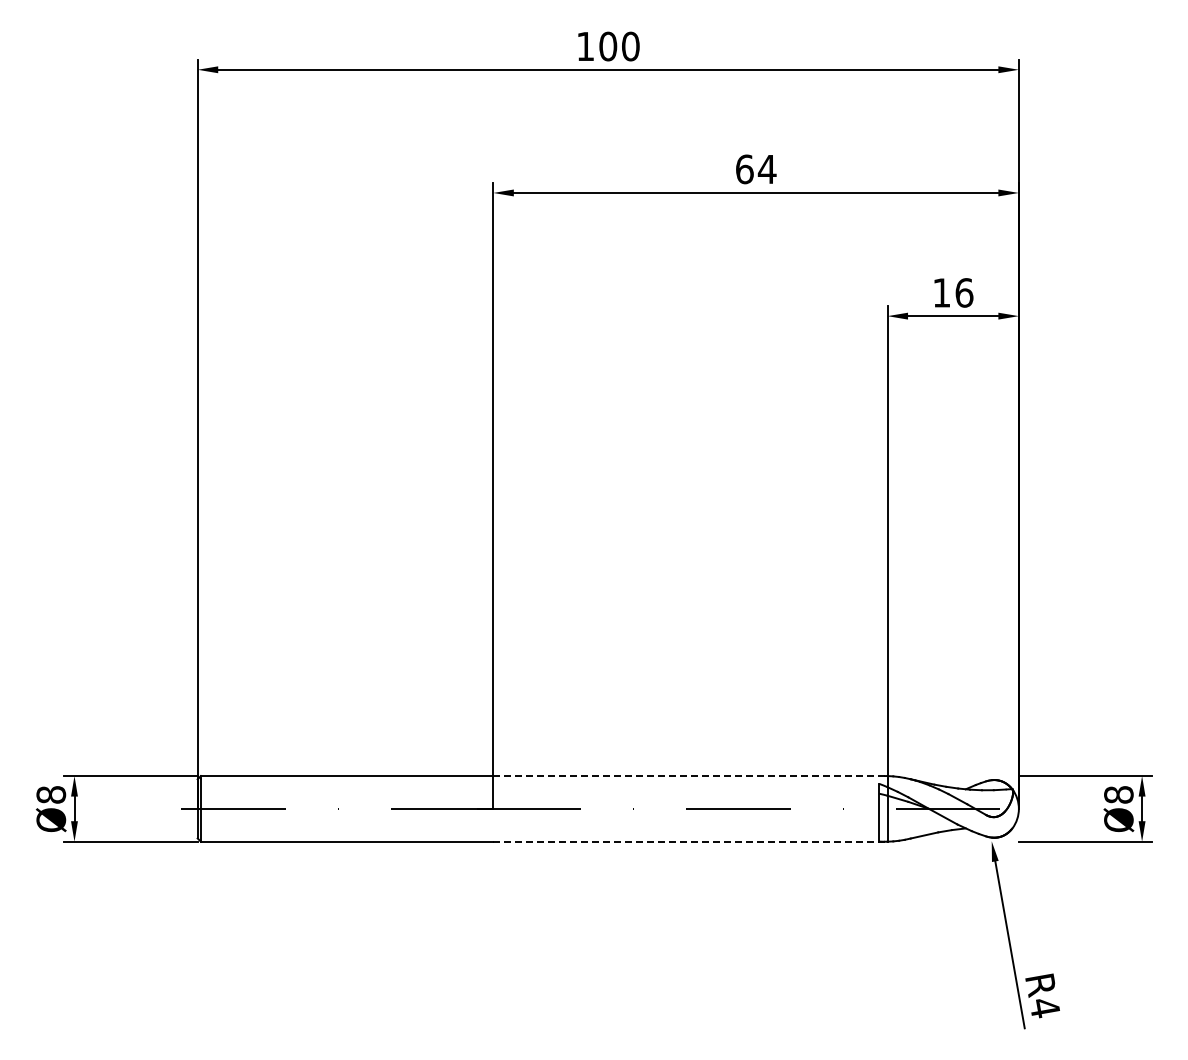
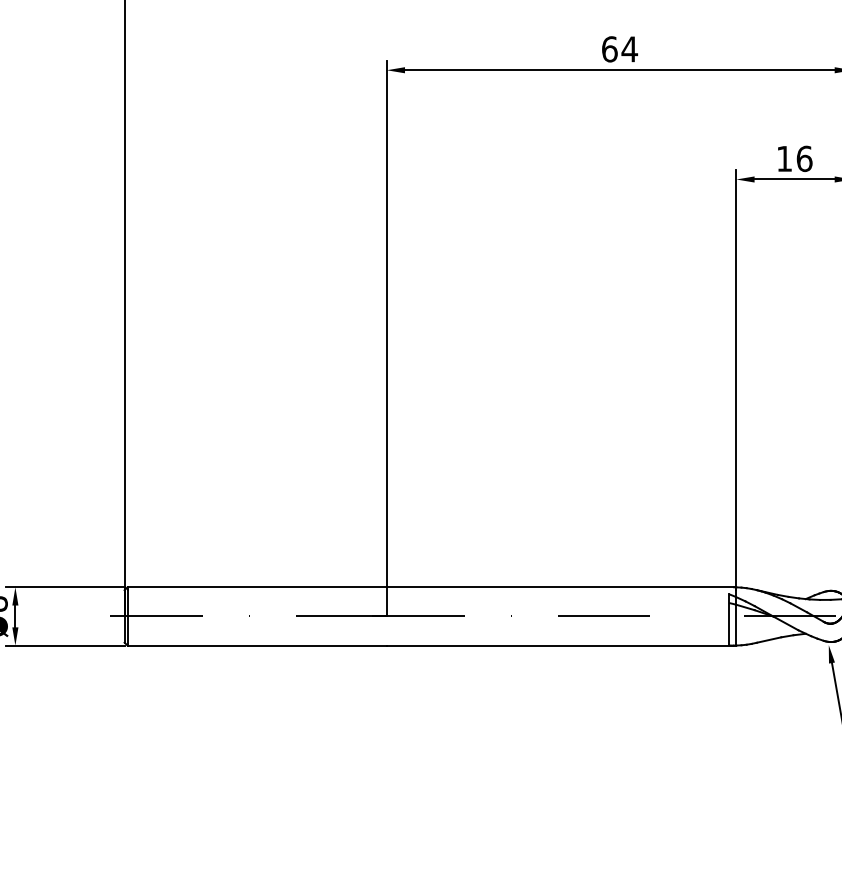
line: (689, 776) -> (560, 587), dashed -> solid
line: (689, 841) -> (560, 645), dashed -> solid

